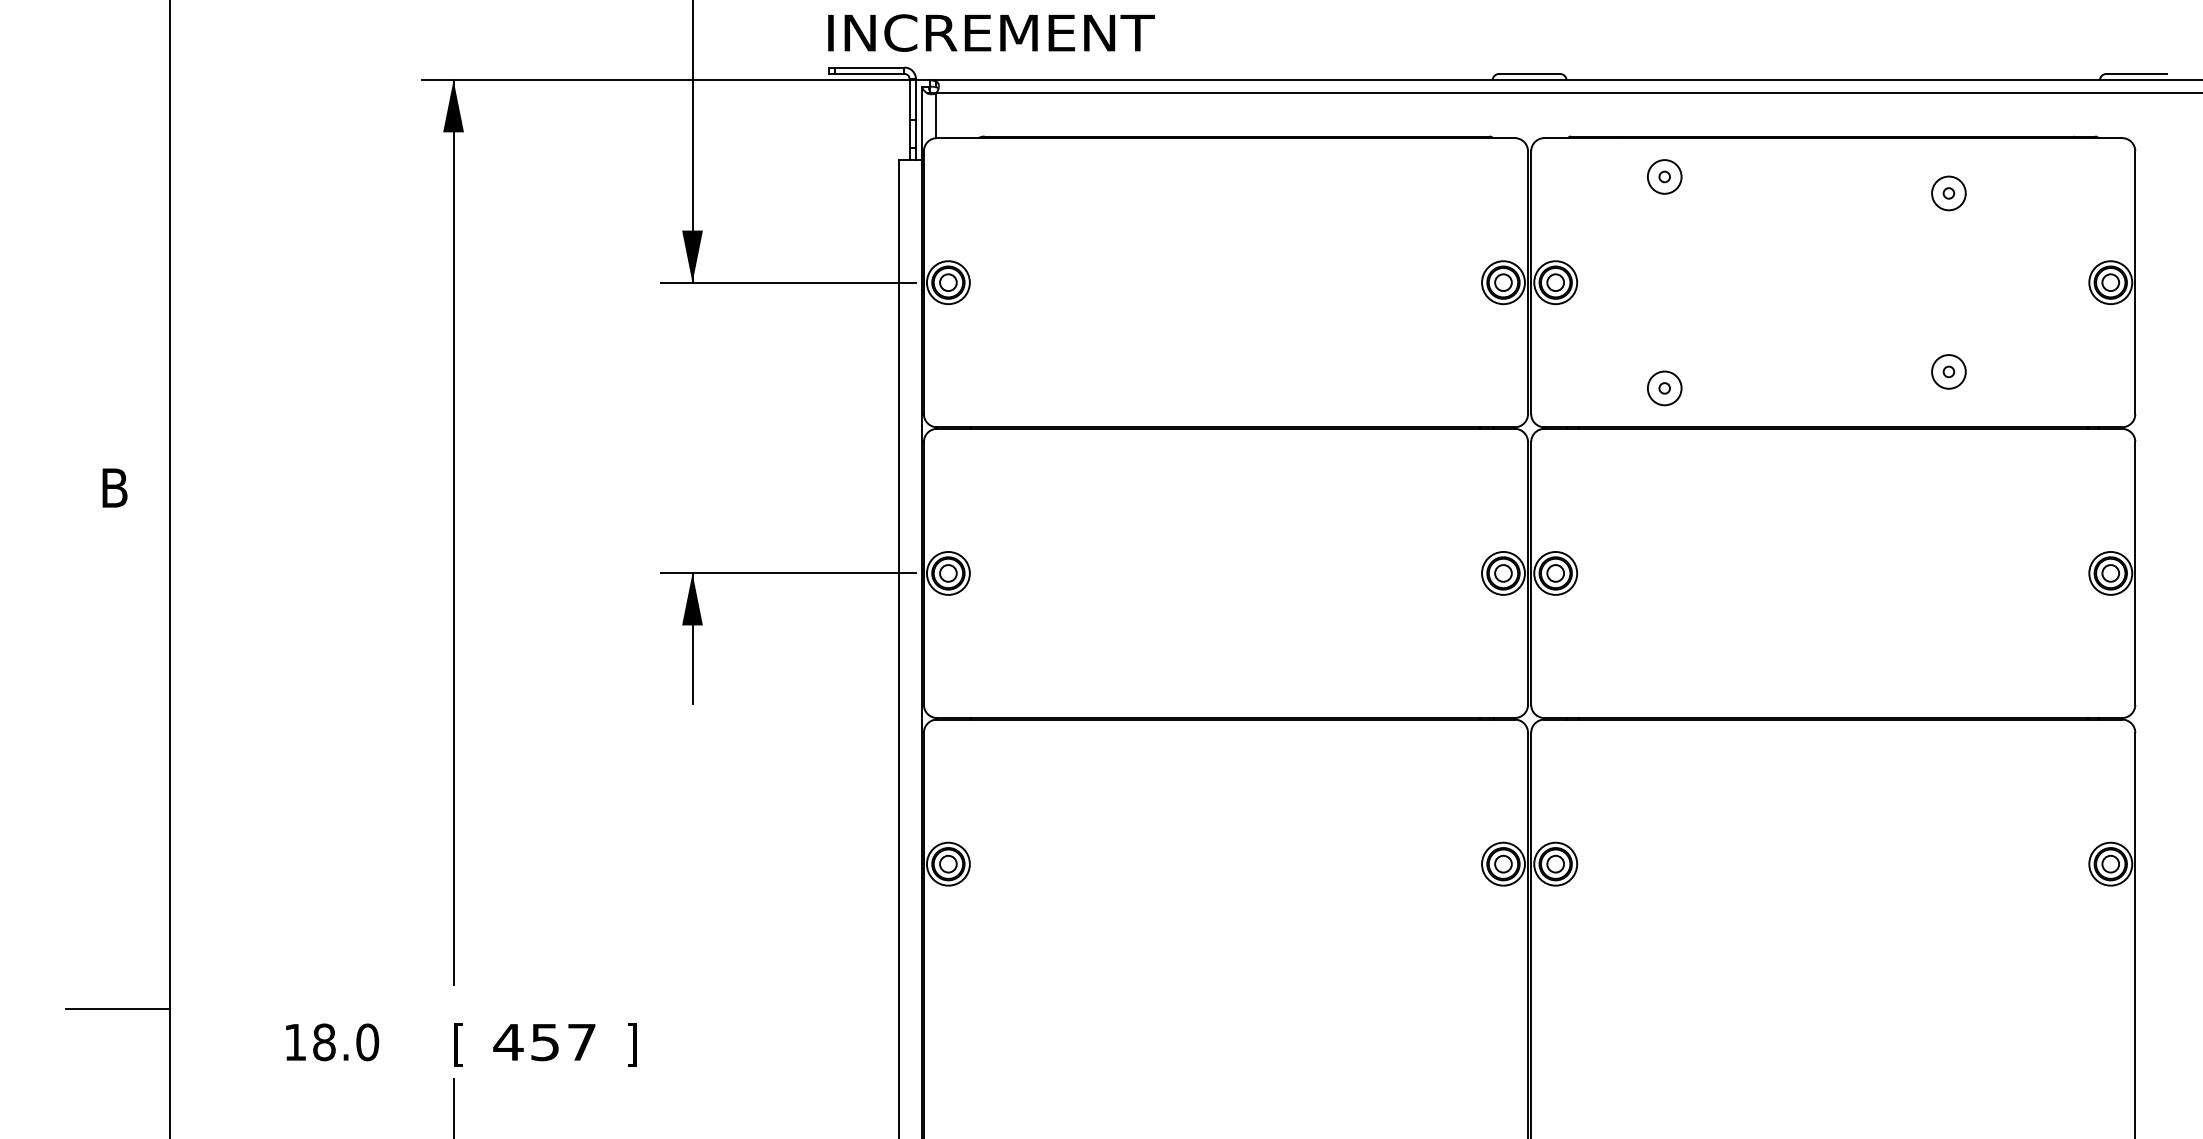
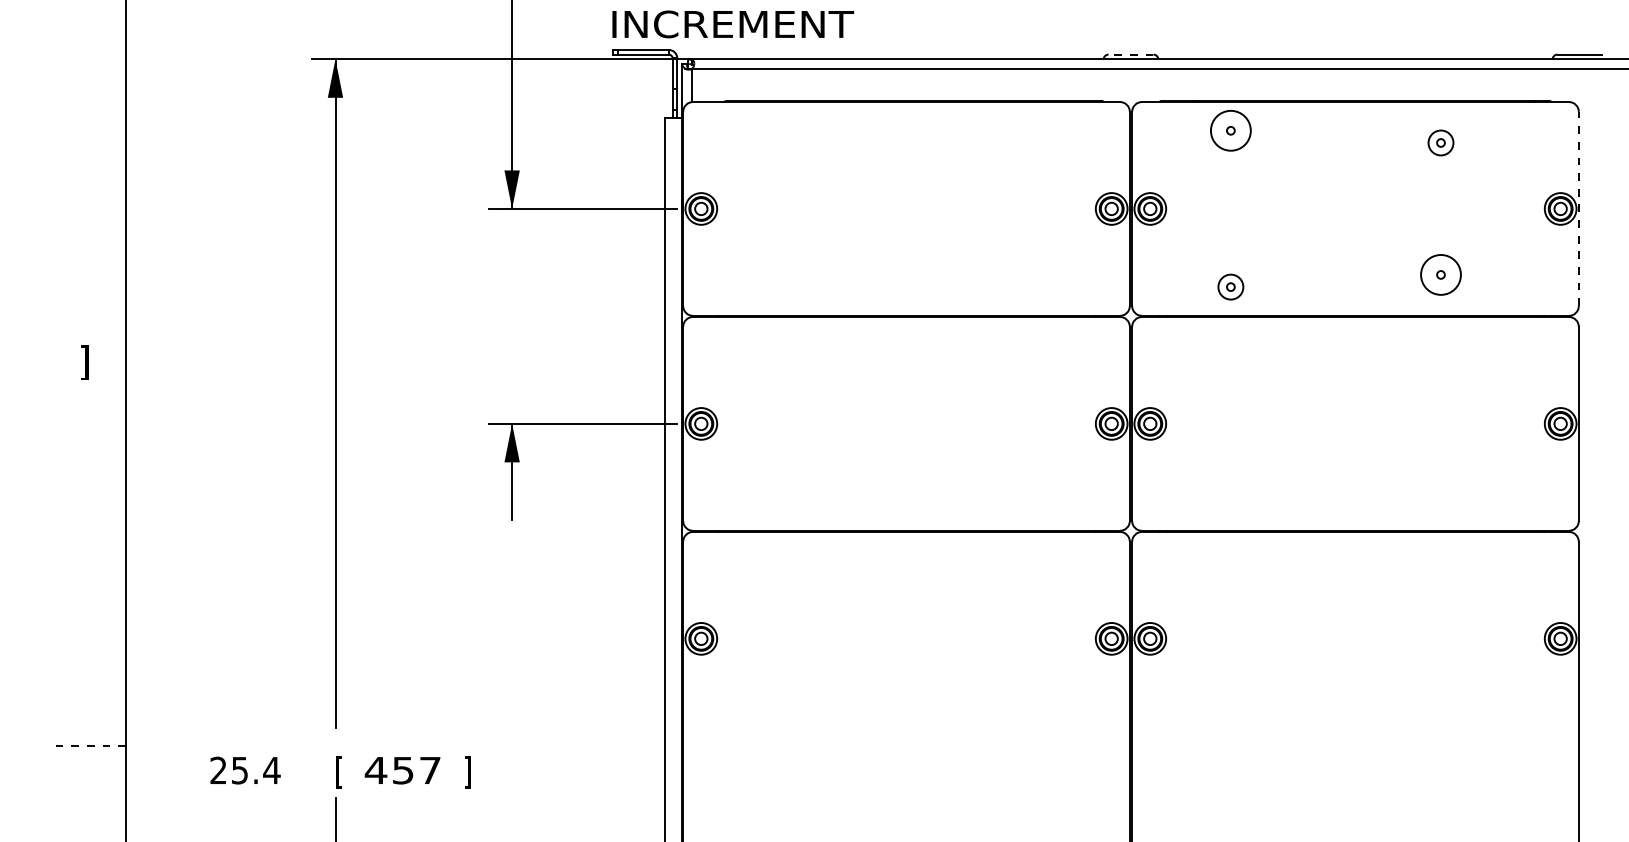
line: (1529, 73) -> (1130, 54), solid -> dashed
circle: (1664, 176) -> (1230, 130), size x1.6
line: (2135, 282) -> (1578, 208), solid -> dashed
circle: (1948, 371) -> (1440, 274), size x1.6
text: (114, 490) -> (84, 362), B -> ]
line: (117, 1009) -> (87, 746), solid -> dashed
text: (331, 1042) -> (245, 770), 18.0 -> 25.4

